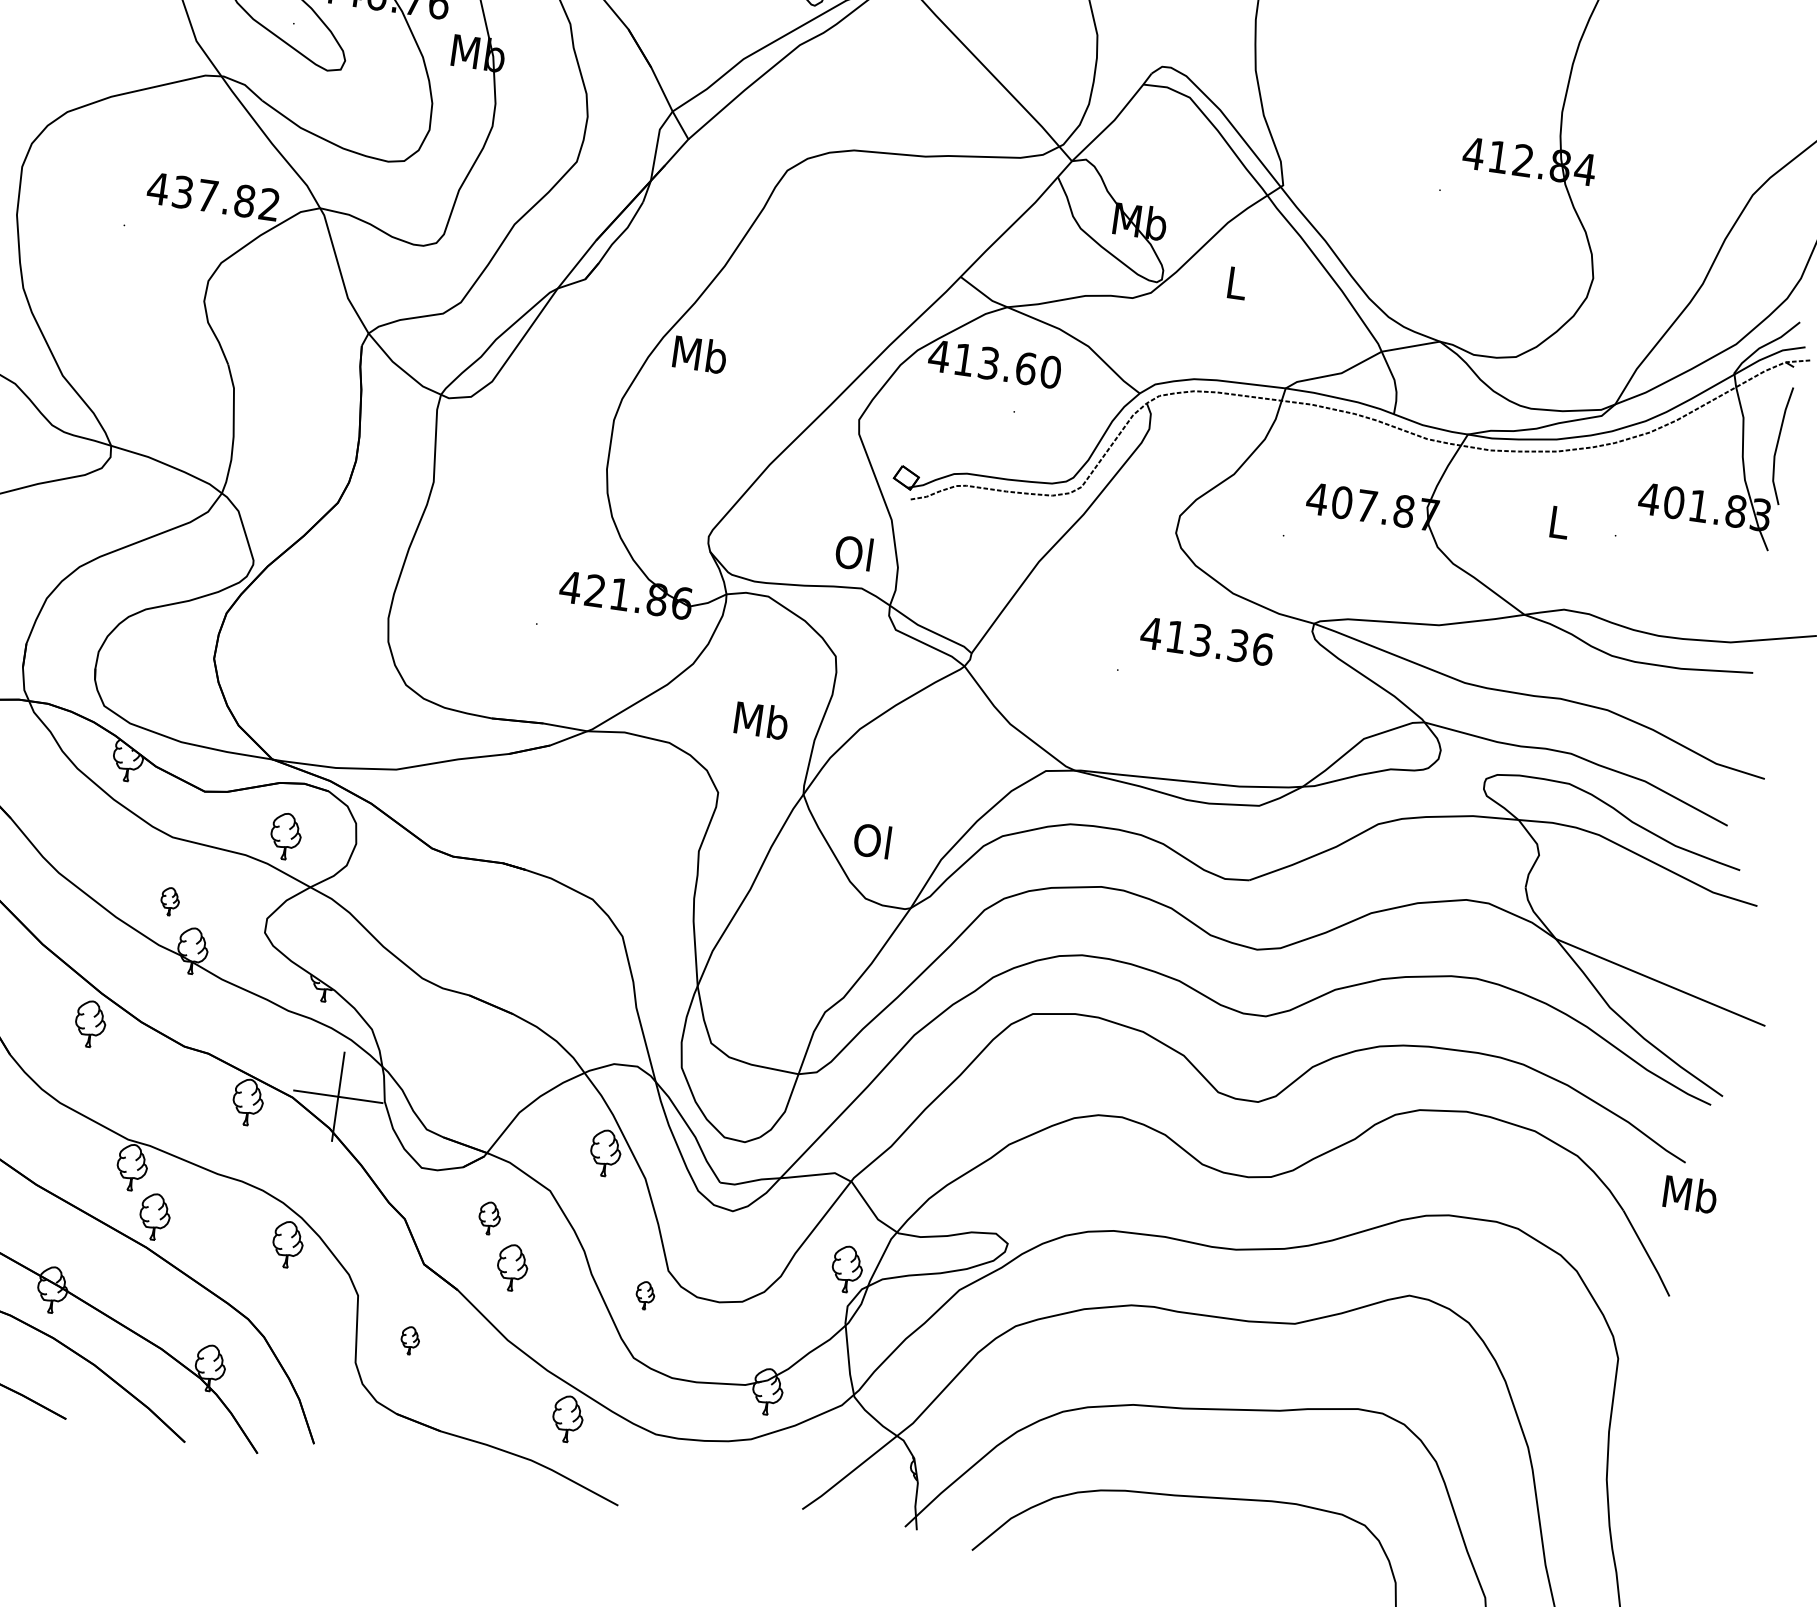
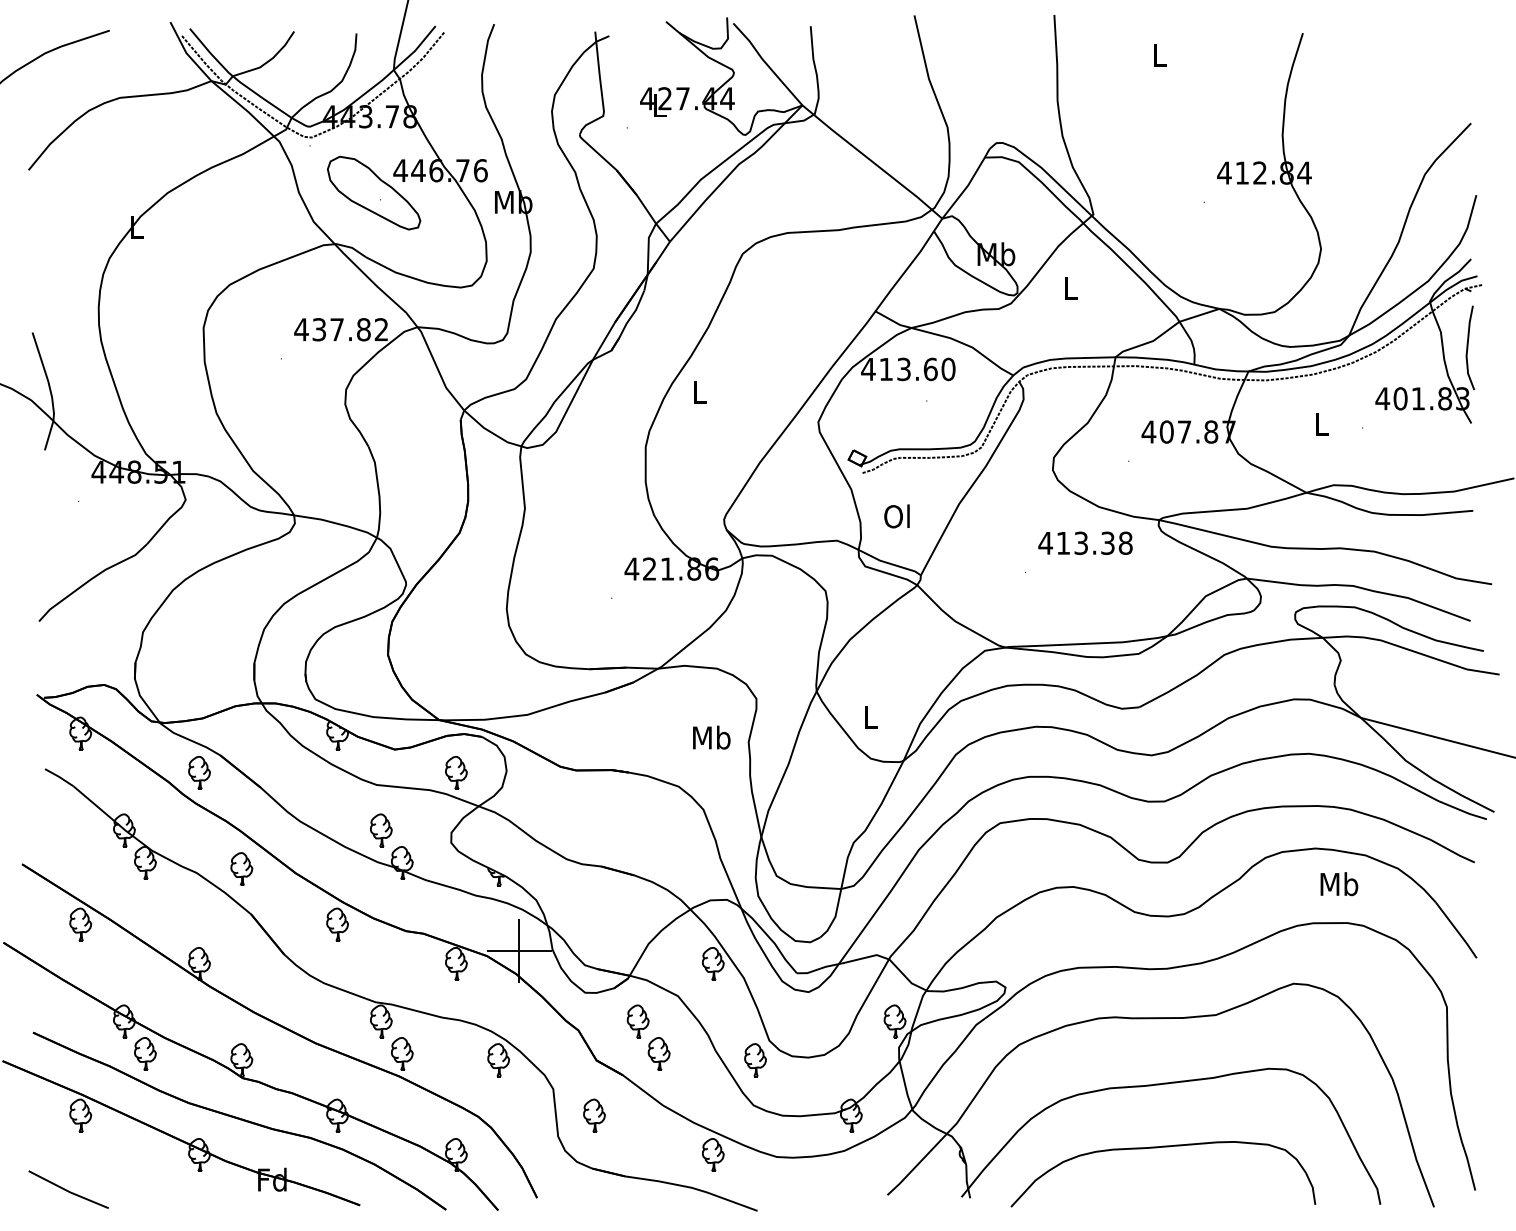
text: (699, 355) -> (699, 392), Mb -> L
text: (853, 552) -> (896, 516), moved
text: (1262, 648) -> (1125, 542), 413.36 -> 413.38
text: (761, 720) -> (711, 737), moved
text: (871, 841) -> (869, 717), Ol -> L
part: (170, 901) -> (381, 830), size x1.67
text: (1690, 1194) -> (1339, 884), moved
part: (488, 1218) -> (637, 1021), size x1.43
part: (645, 1295) -> (755, 1060), size x1.67
part: (410, 1340) -> (594, 1115), size x1.67

